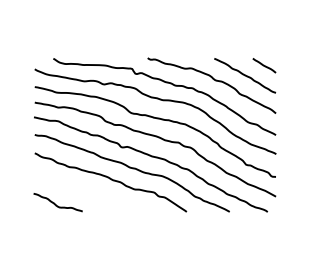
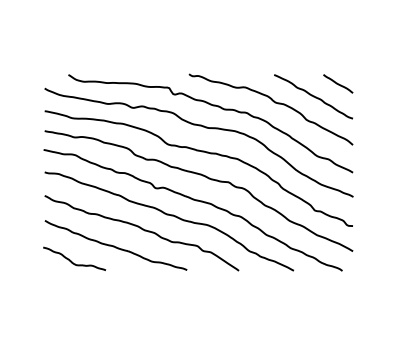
curve: (90, 192) -> (115, 245), added

